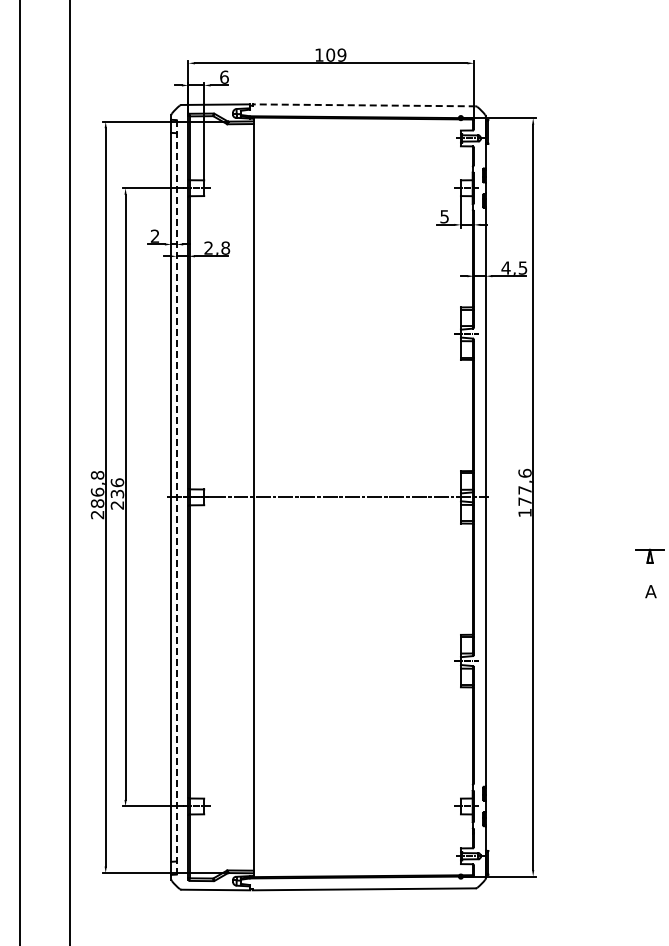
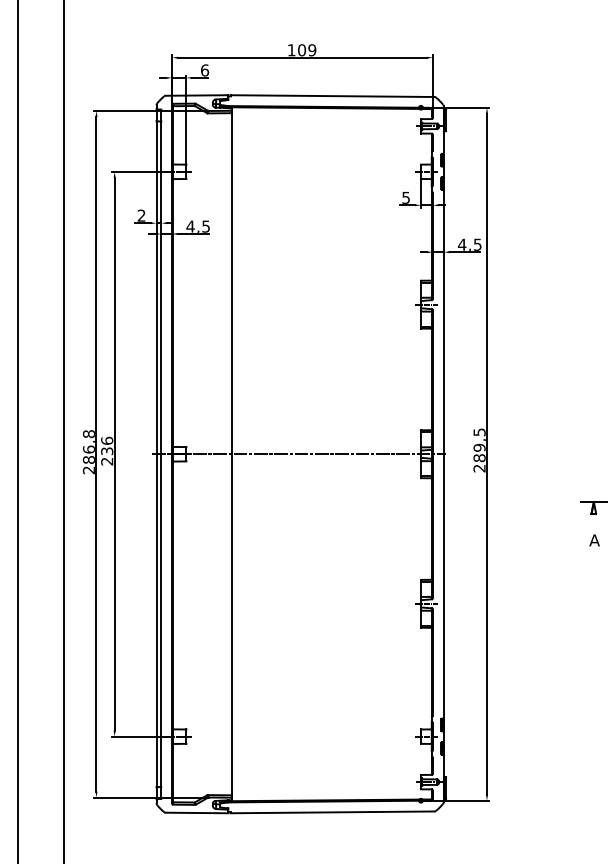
line: (364, 105) -> (332, 96), dashed -> solid
text: (217, 247) -> (198, 225), 2,8 -> 4,5
text: (524, 492) -> (479, 449), 177,6 -> 289,5
line: (176, 497) -> (161, 454), dashed -> solid

